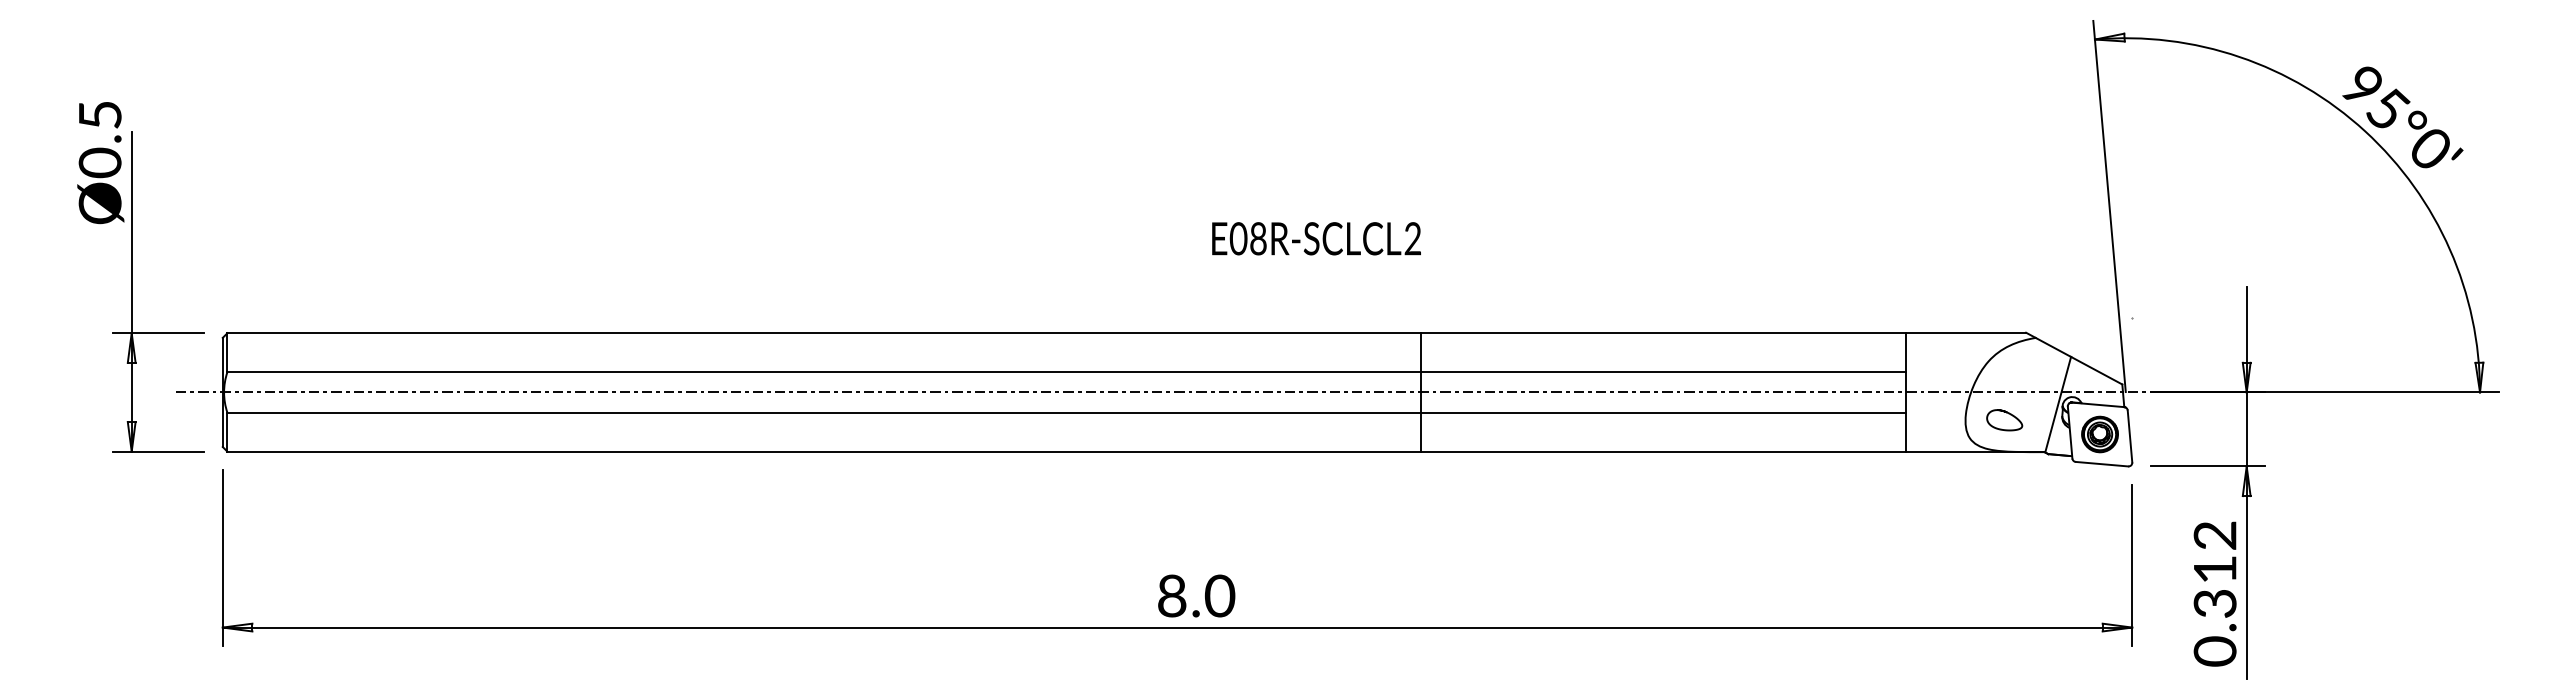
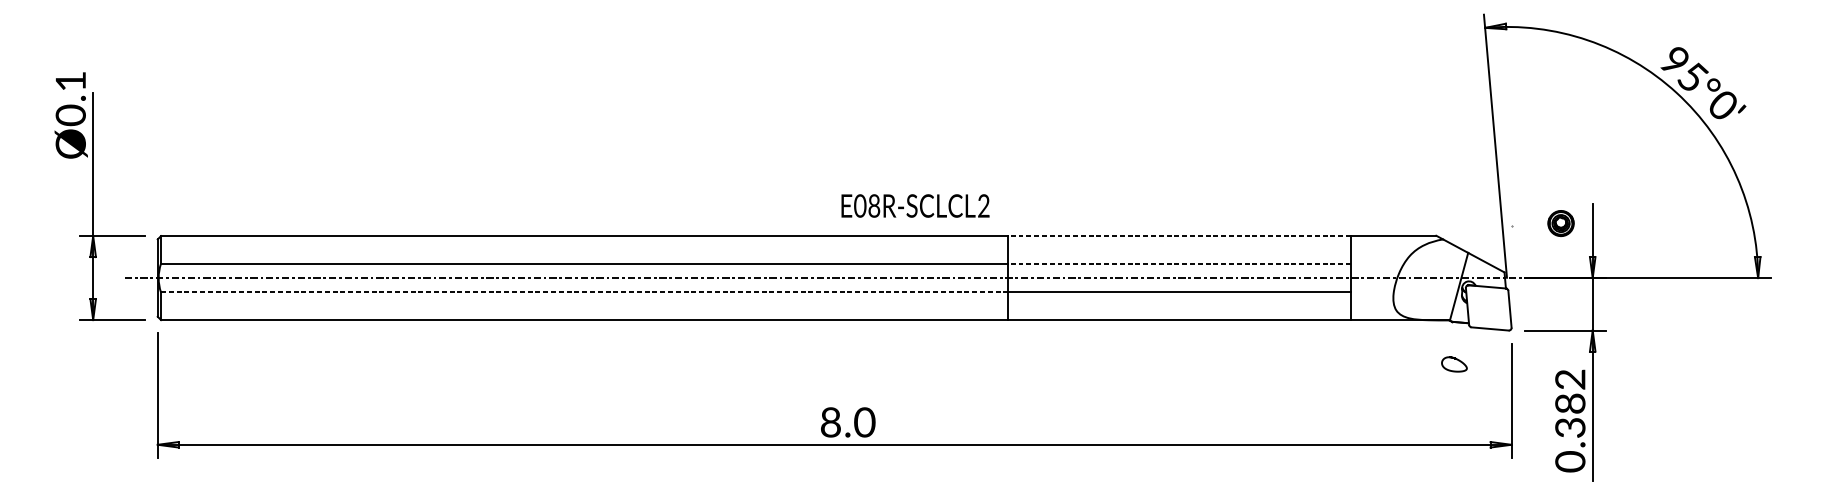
text: (100, 115) -> (71, 81), Ø0.5 -> Ø0.1
text: (1316, 238) -> (915, 205), moved
line: (1663, 333) -> (1179, 236), solid -> dashed
line: (1663, 372) -> (1179, 263), solid -> dashed
line: (824, 412) -> (584, 292), solid -> dashed
curve: (2008, 414) -> (1457, 360), moved
part: (2099, 434) -> (1560, 223), moved
text: (2214, 569) -> (1569, 403), 0.312 -> 0.382

